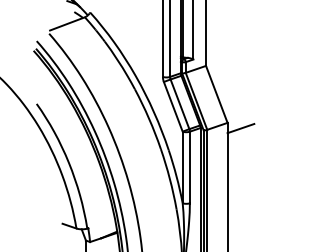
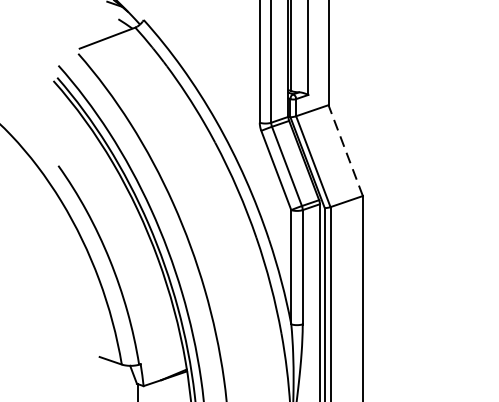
line: (216, 93) -> (345, 149), solid -> dashed
line: (240, 128) -> (383, 204), removed

